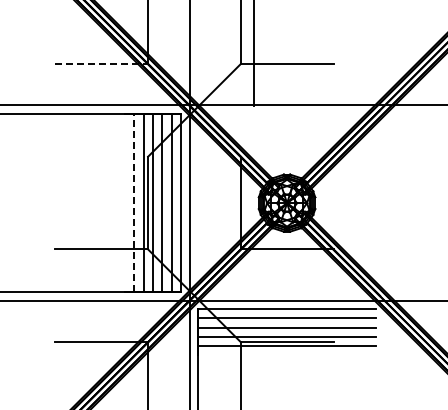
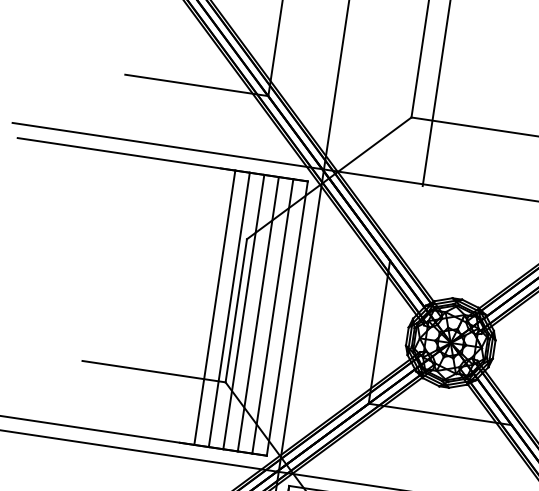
line: (102, 64) -> (197, 86), dashed -> solid
line: (134, 203) -> (215, 308), dashed -> solid

